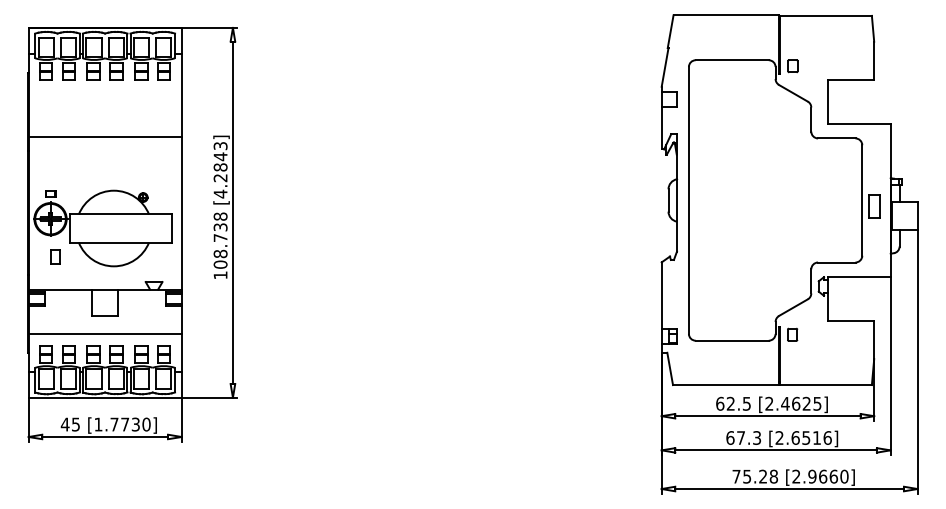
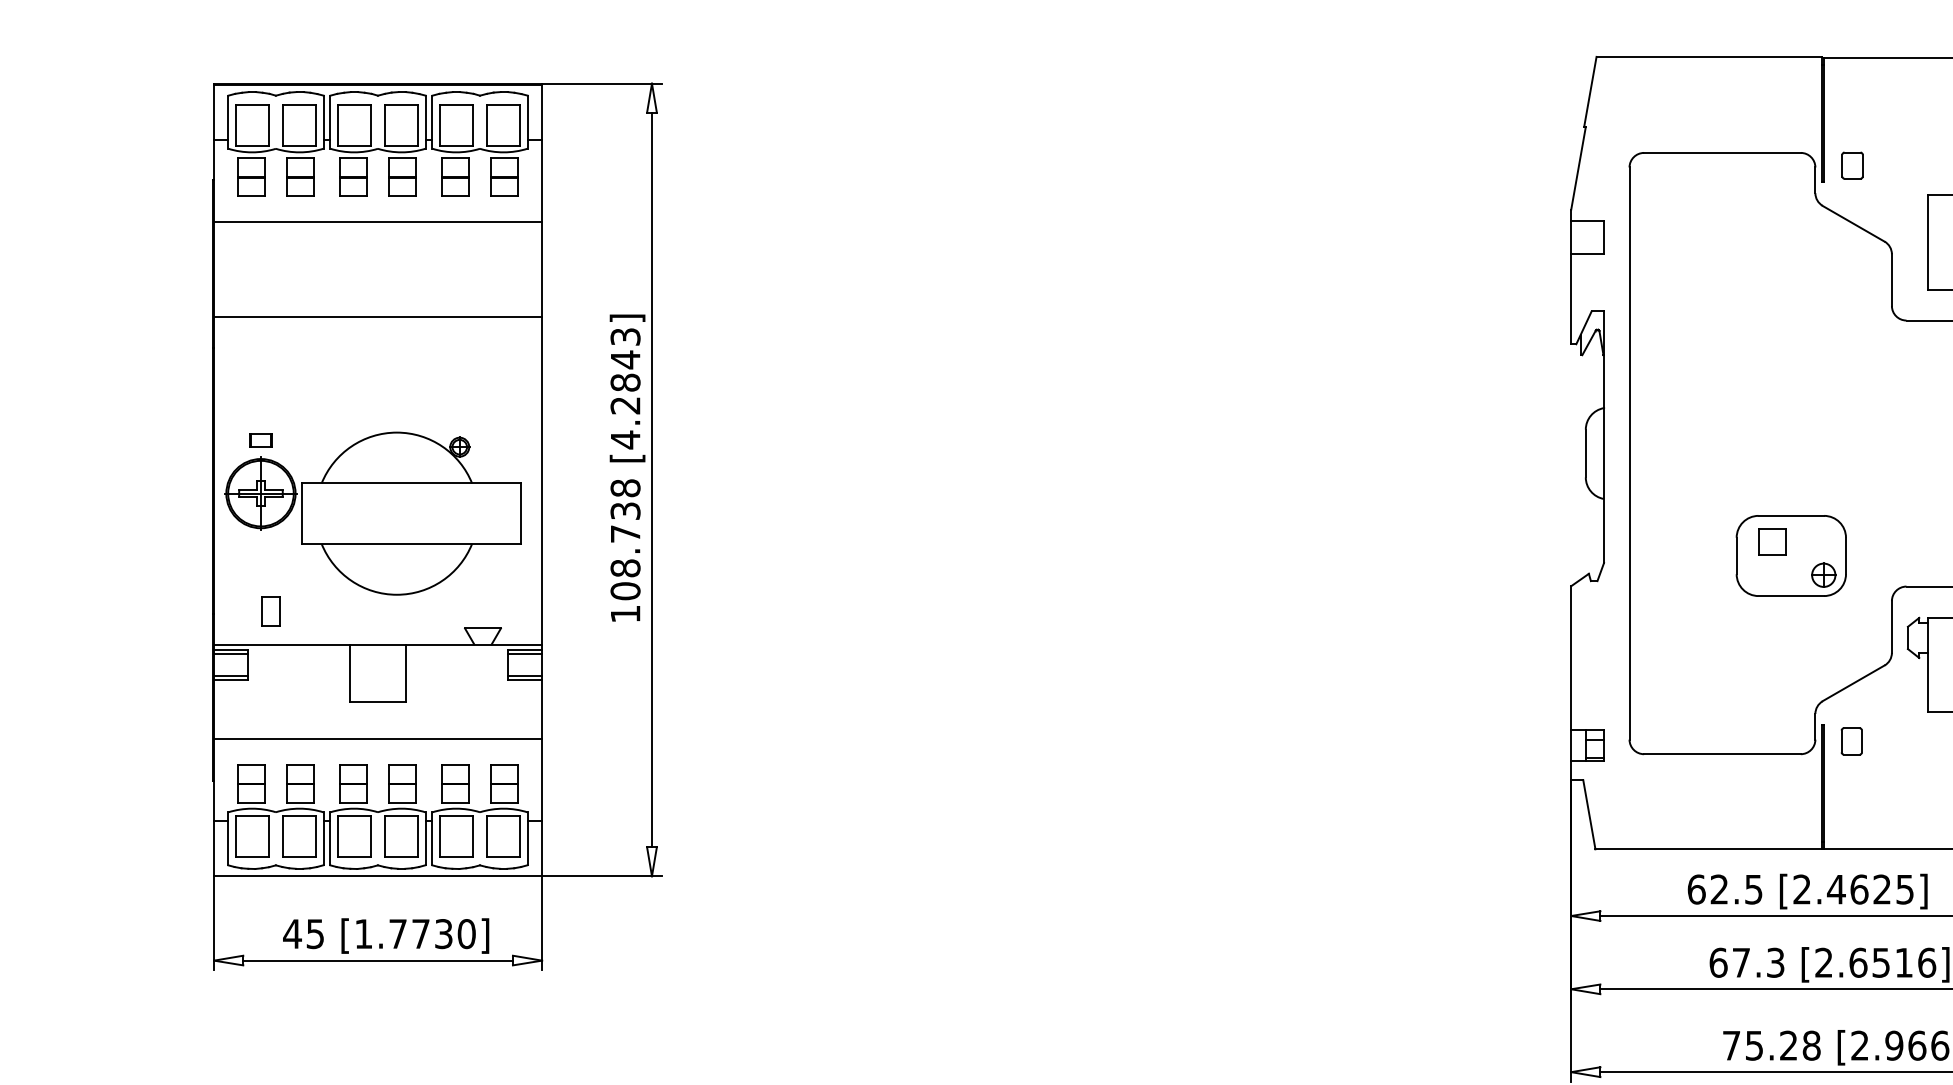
line: (104, 92) -> (376, 222), added
part: (764, 247) -> (1791, 554), added
part: (55, 256) -> (271, 610), moved

